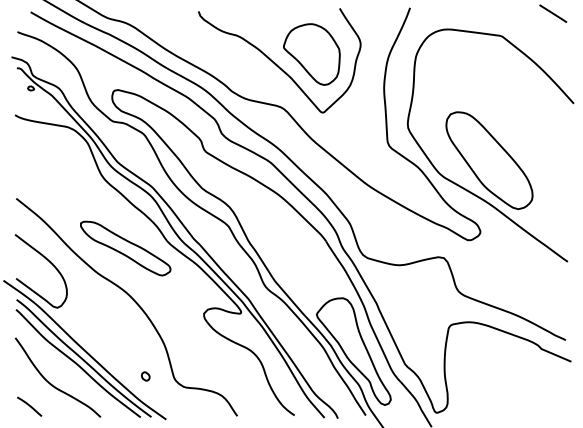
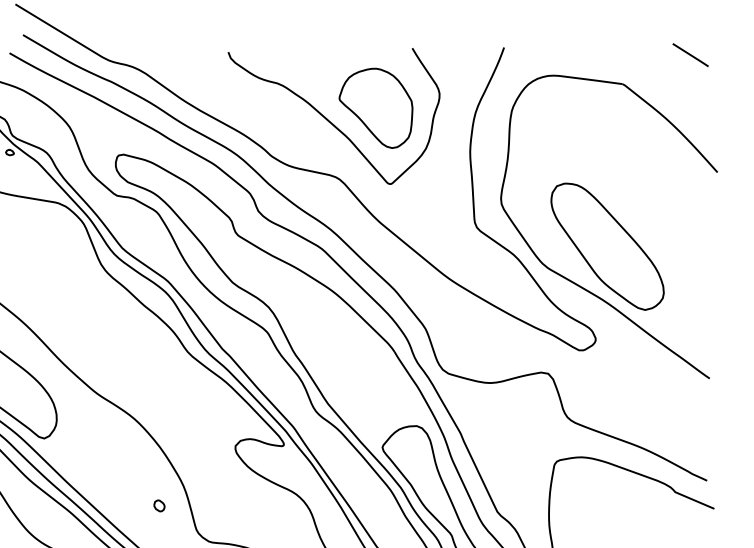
part: (125, 248) -> (133, 361), removed
part: (145, 376) -> (159, 505), moved

